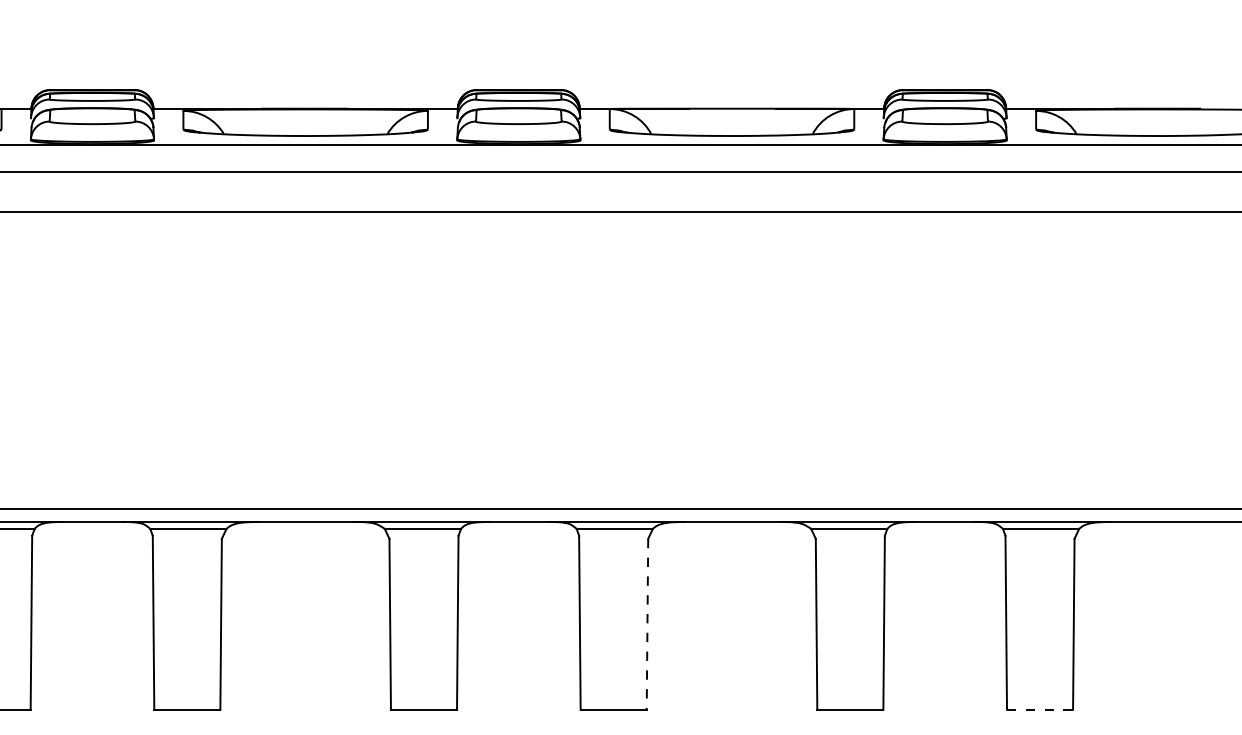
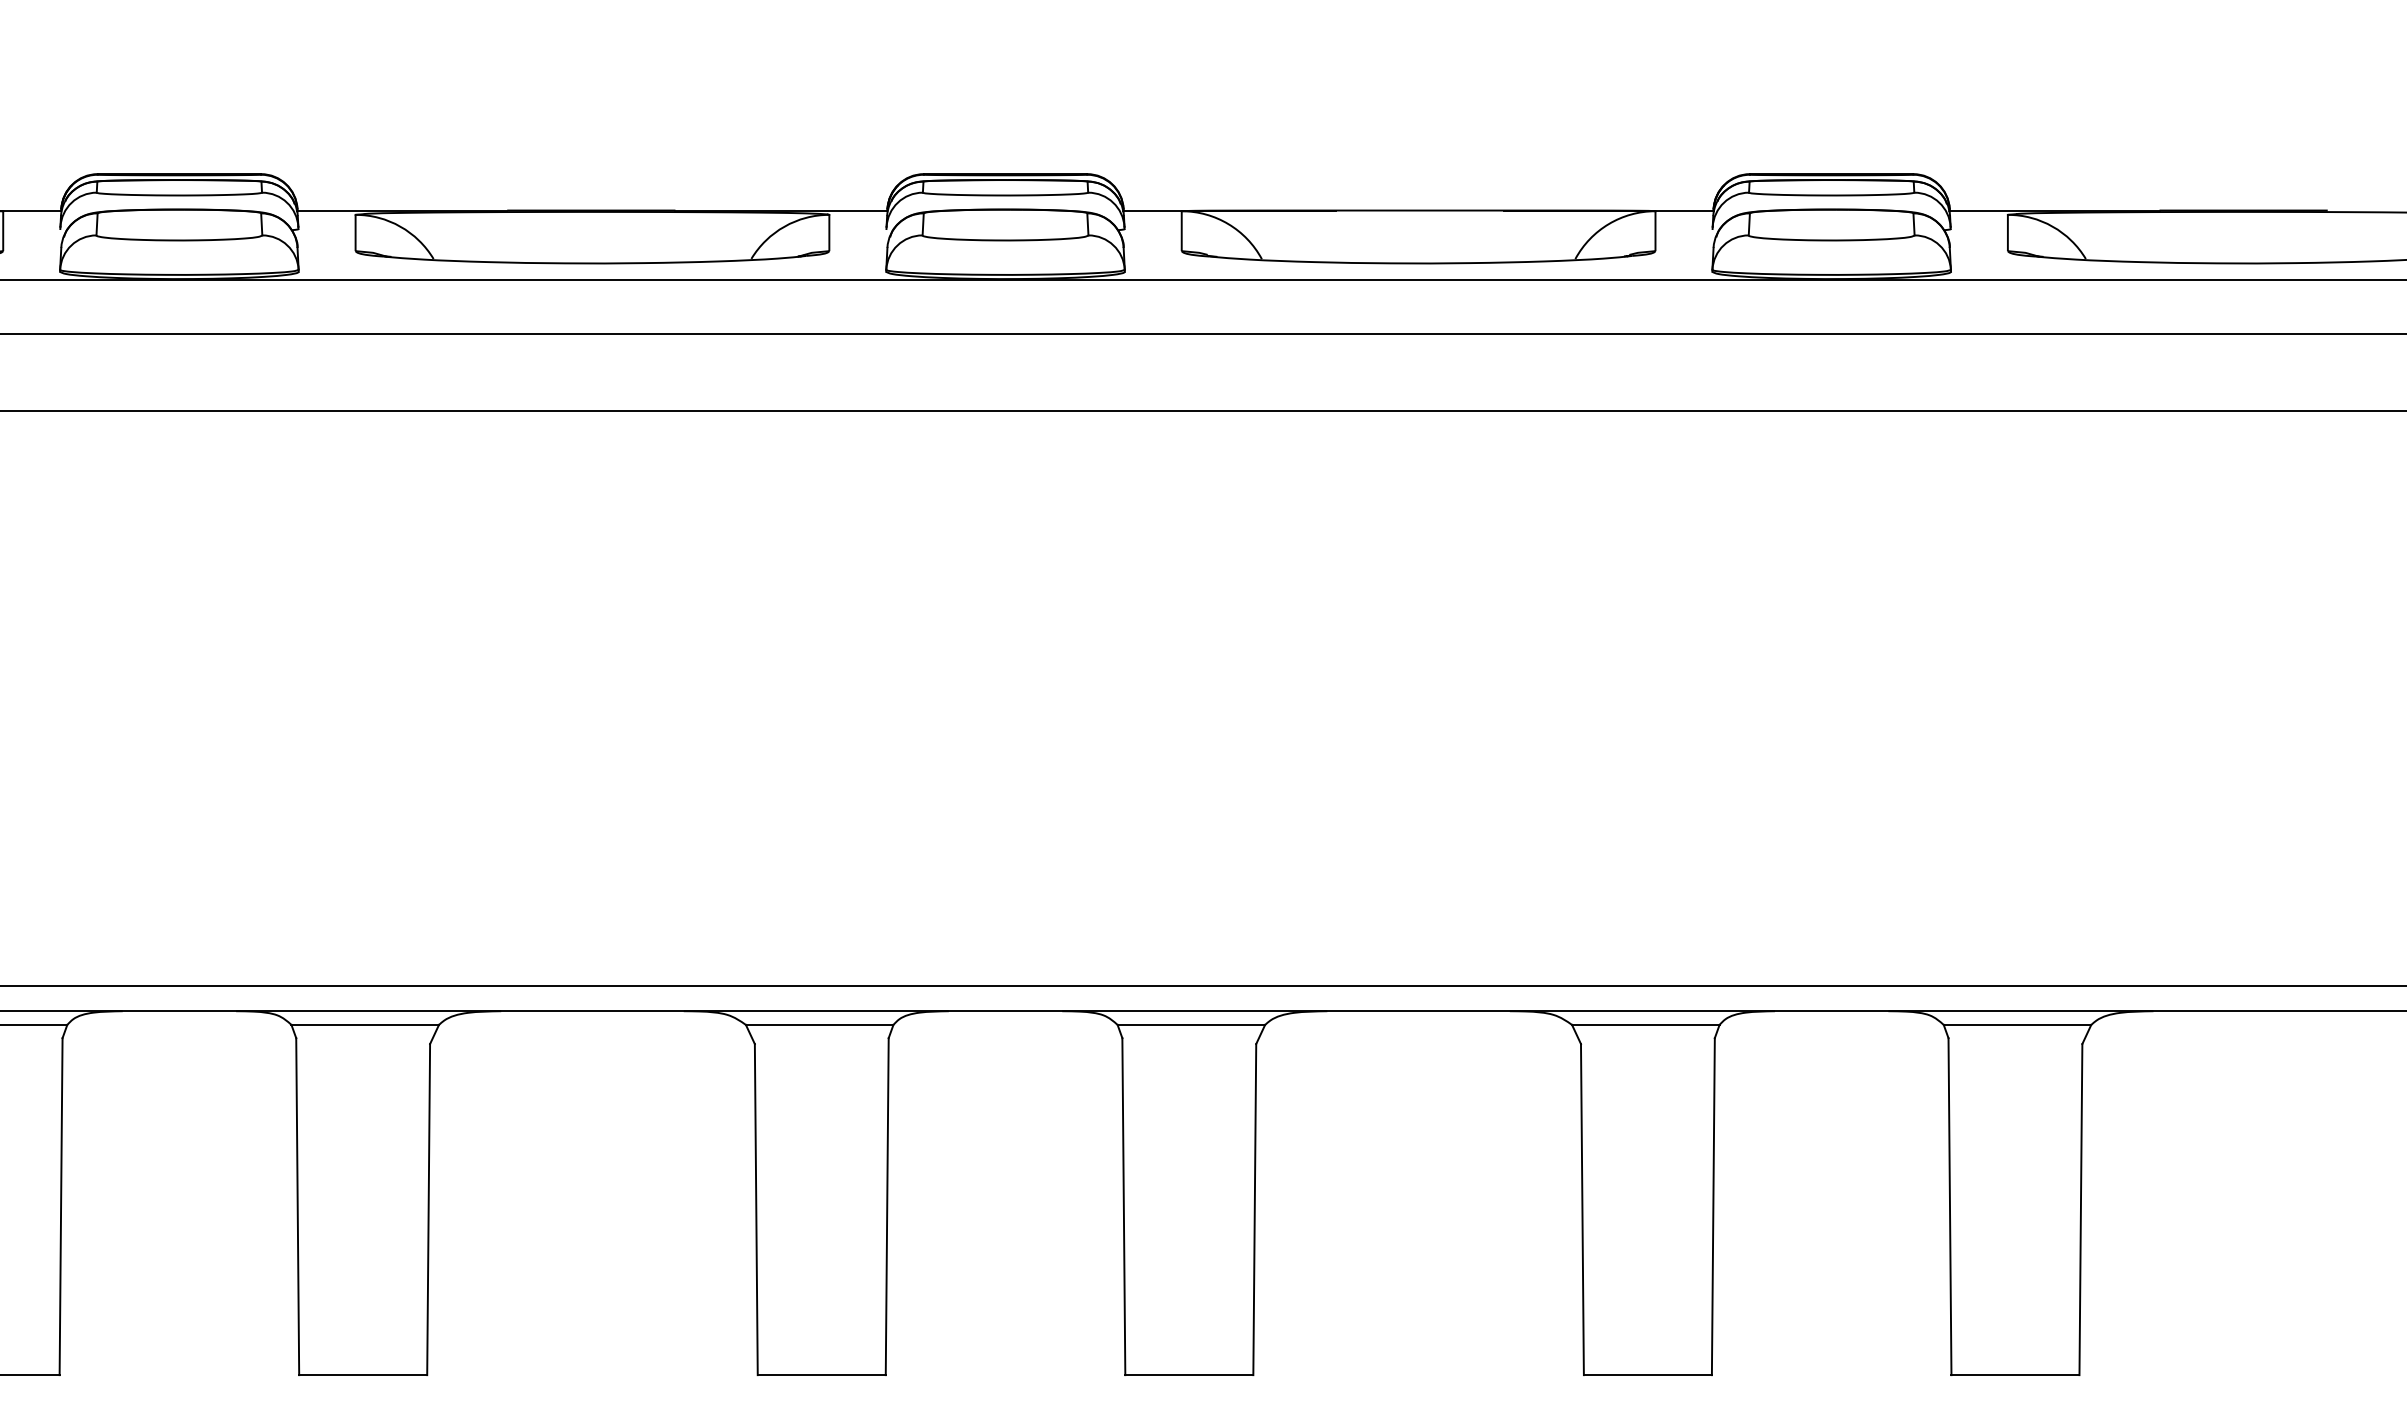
line: (647, 624) -> (1254, 1209), dashed -> solid
line: (1040, 709) -> (2016, 1374), dashed -> solid

